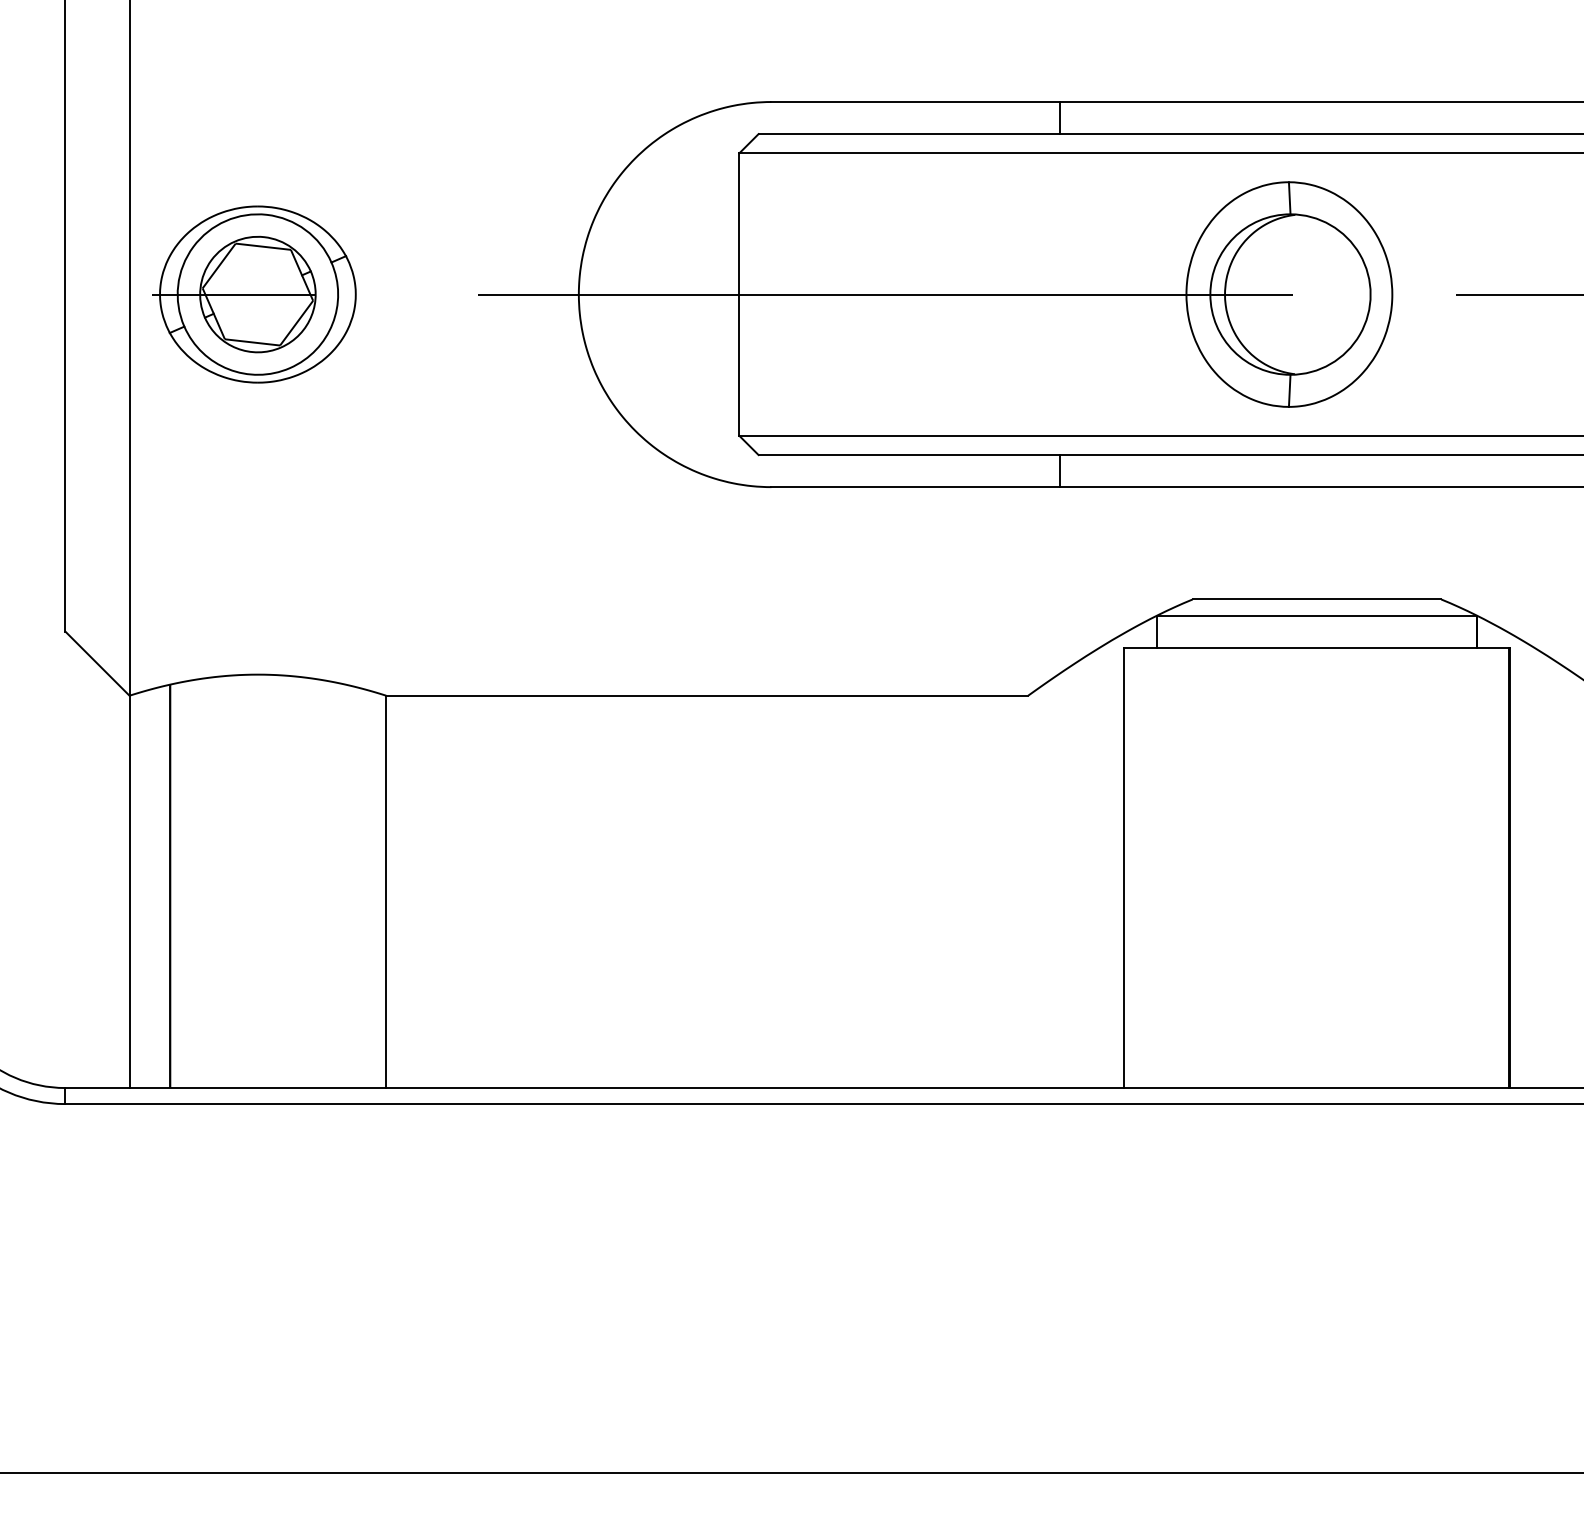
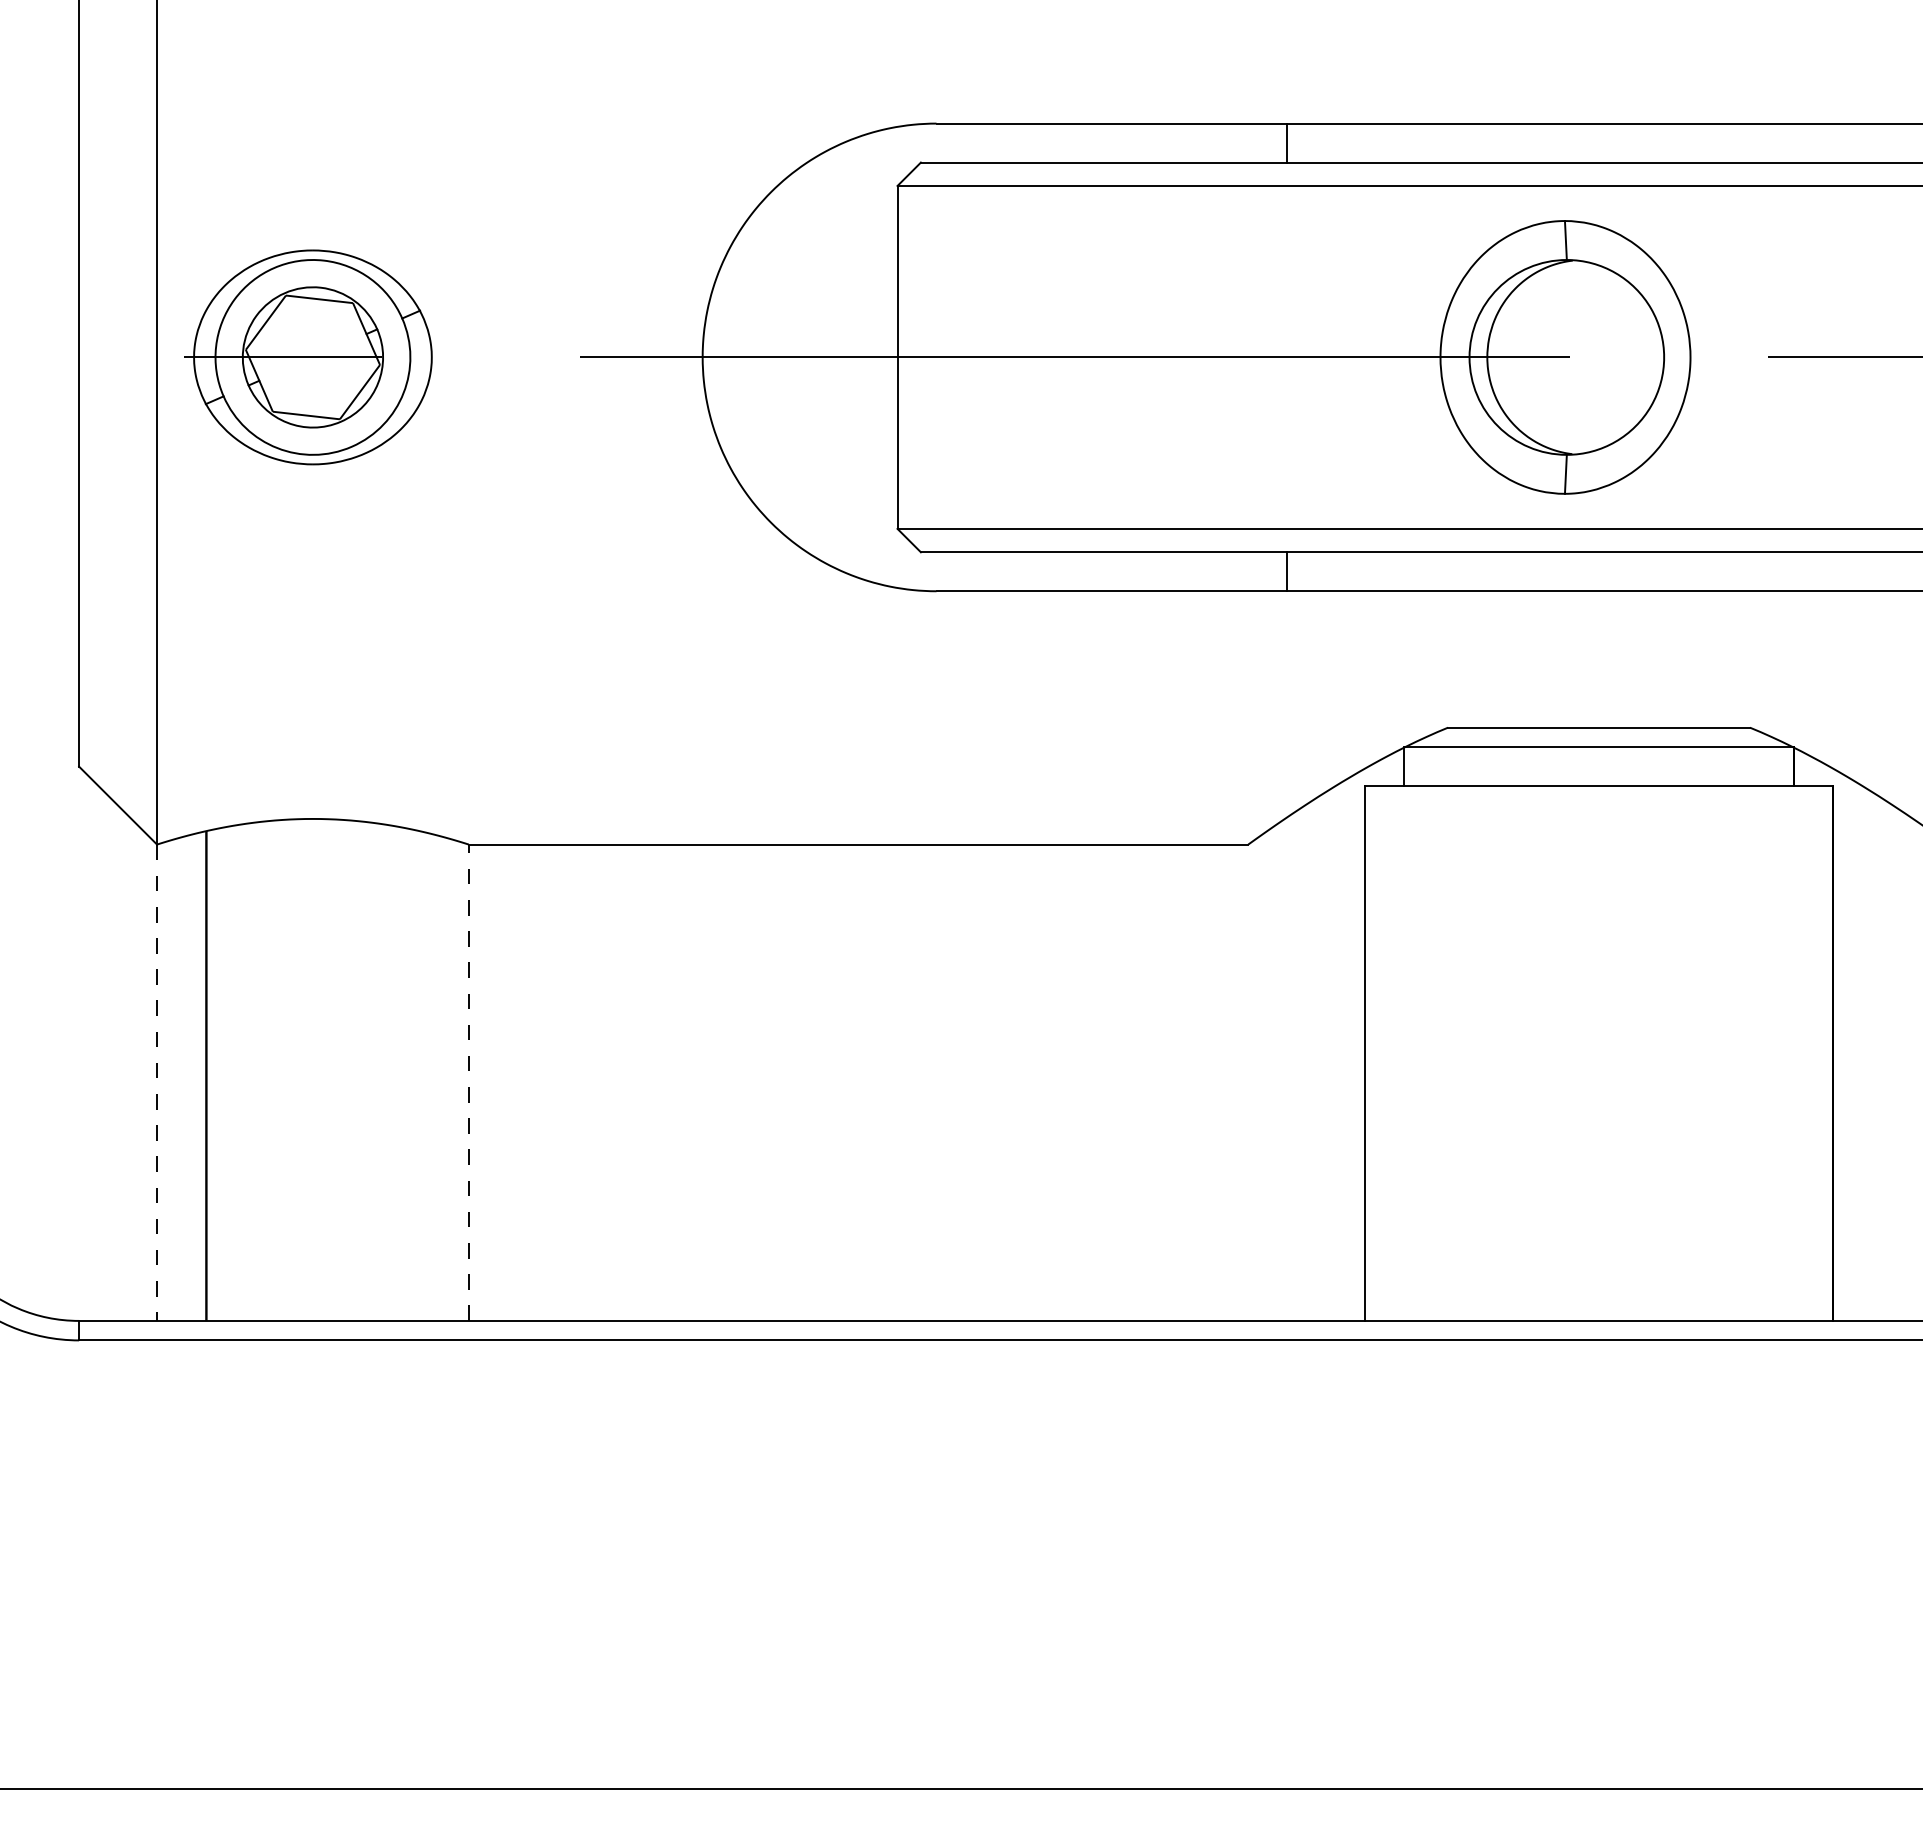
line: (386, 891) -> (468, 1082), solid -> dashed
line: (129, 892) -> (157, 1083), solid -> dashed

